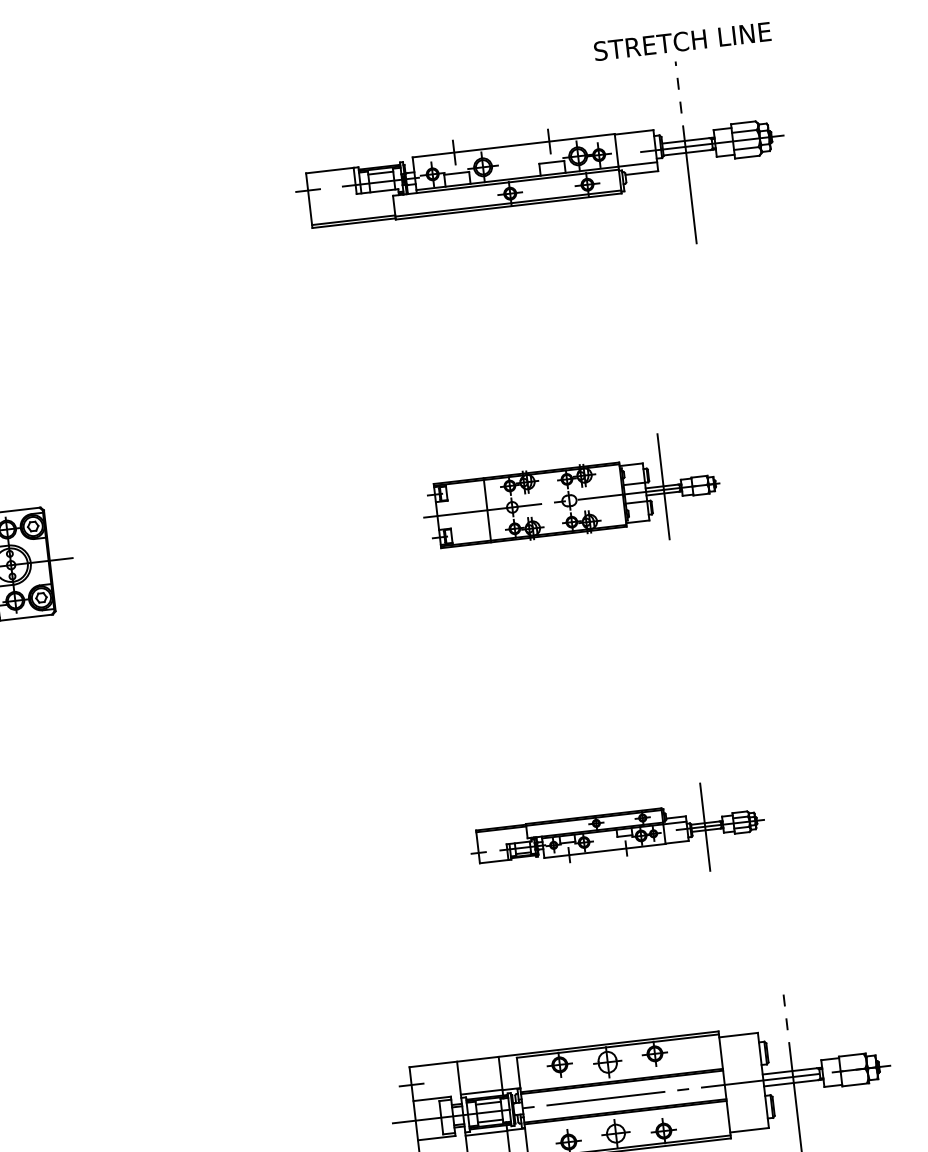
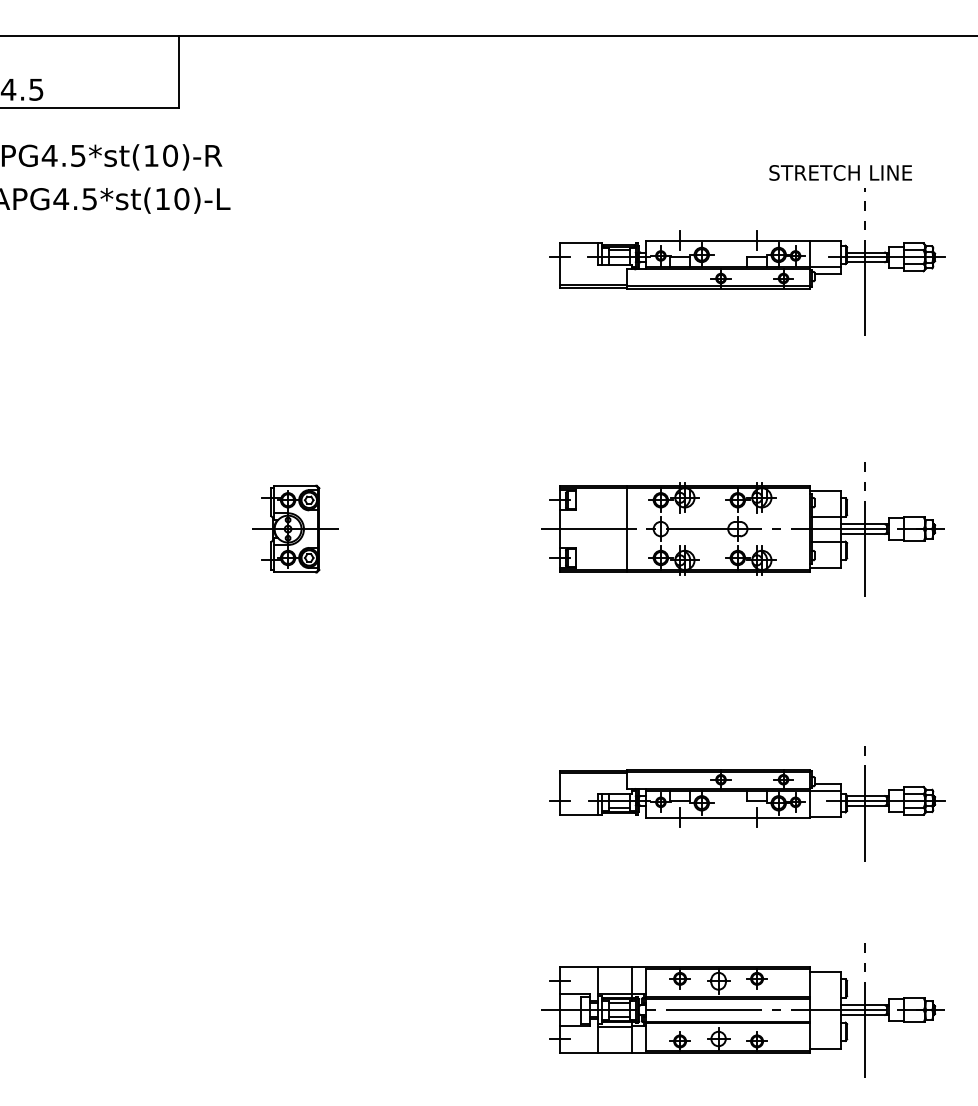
text: (682, 41) -> (840, 172), moved
part: (572, 500) -> (742, 529), size x1.67
part: (618, 838) -> (747, 803), size x1.67

